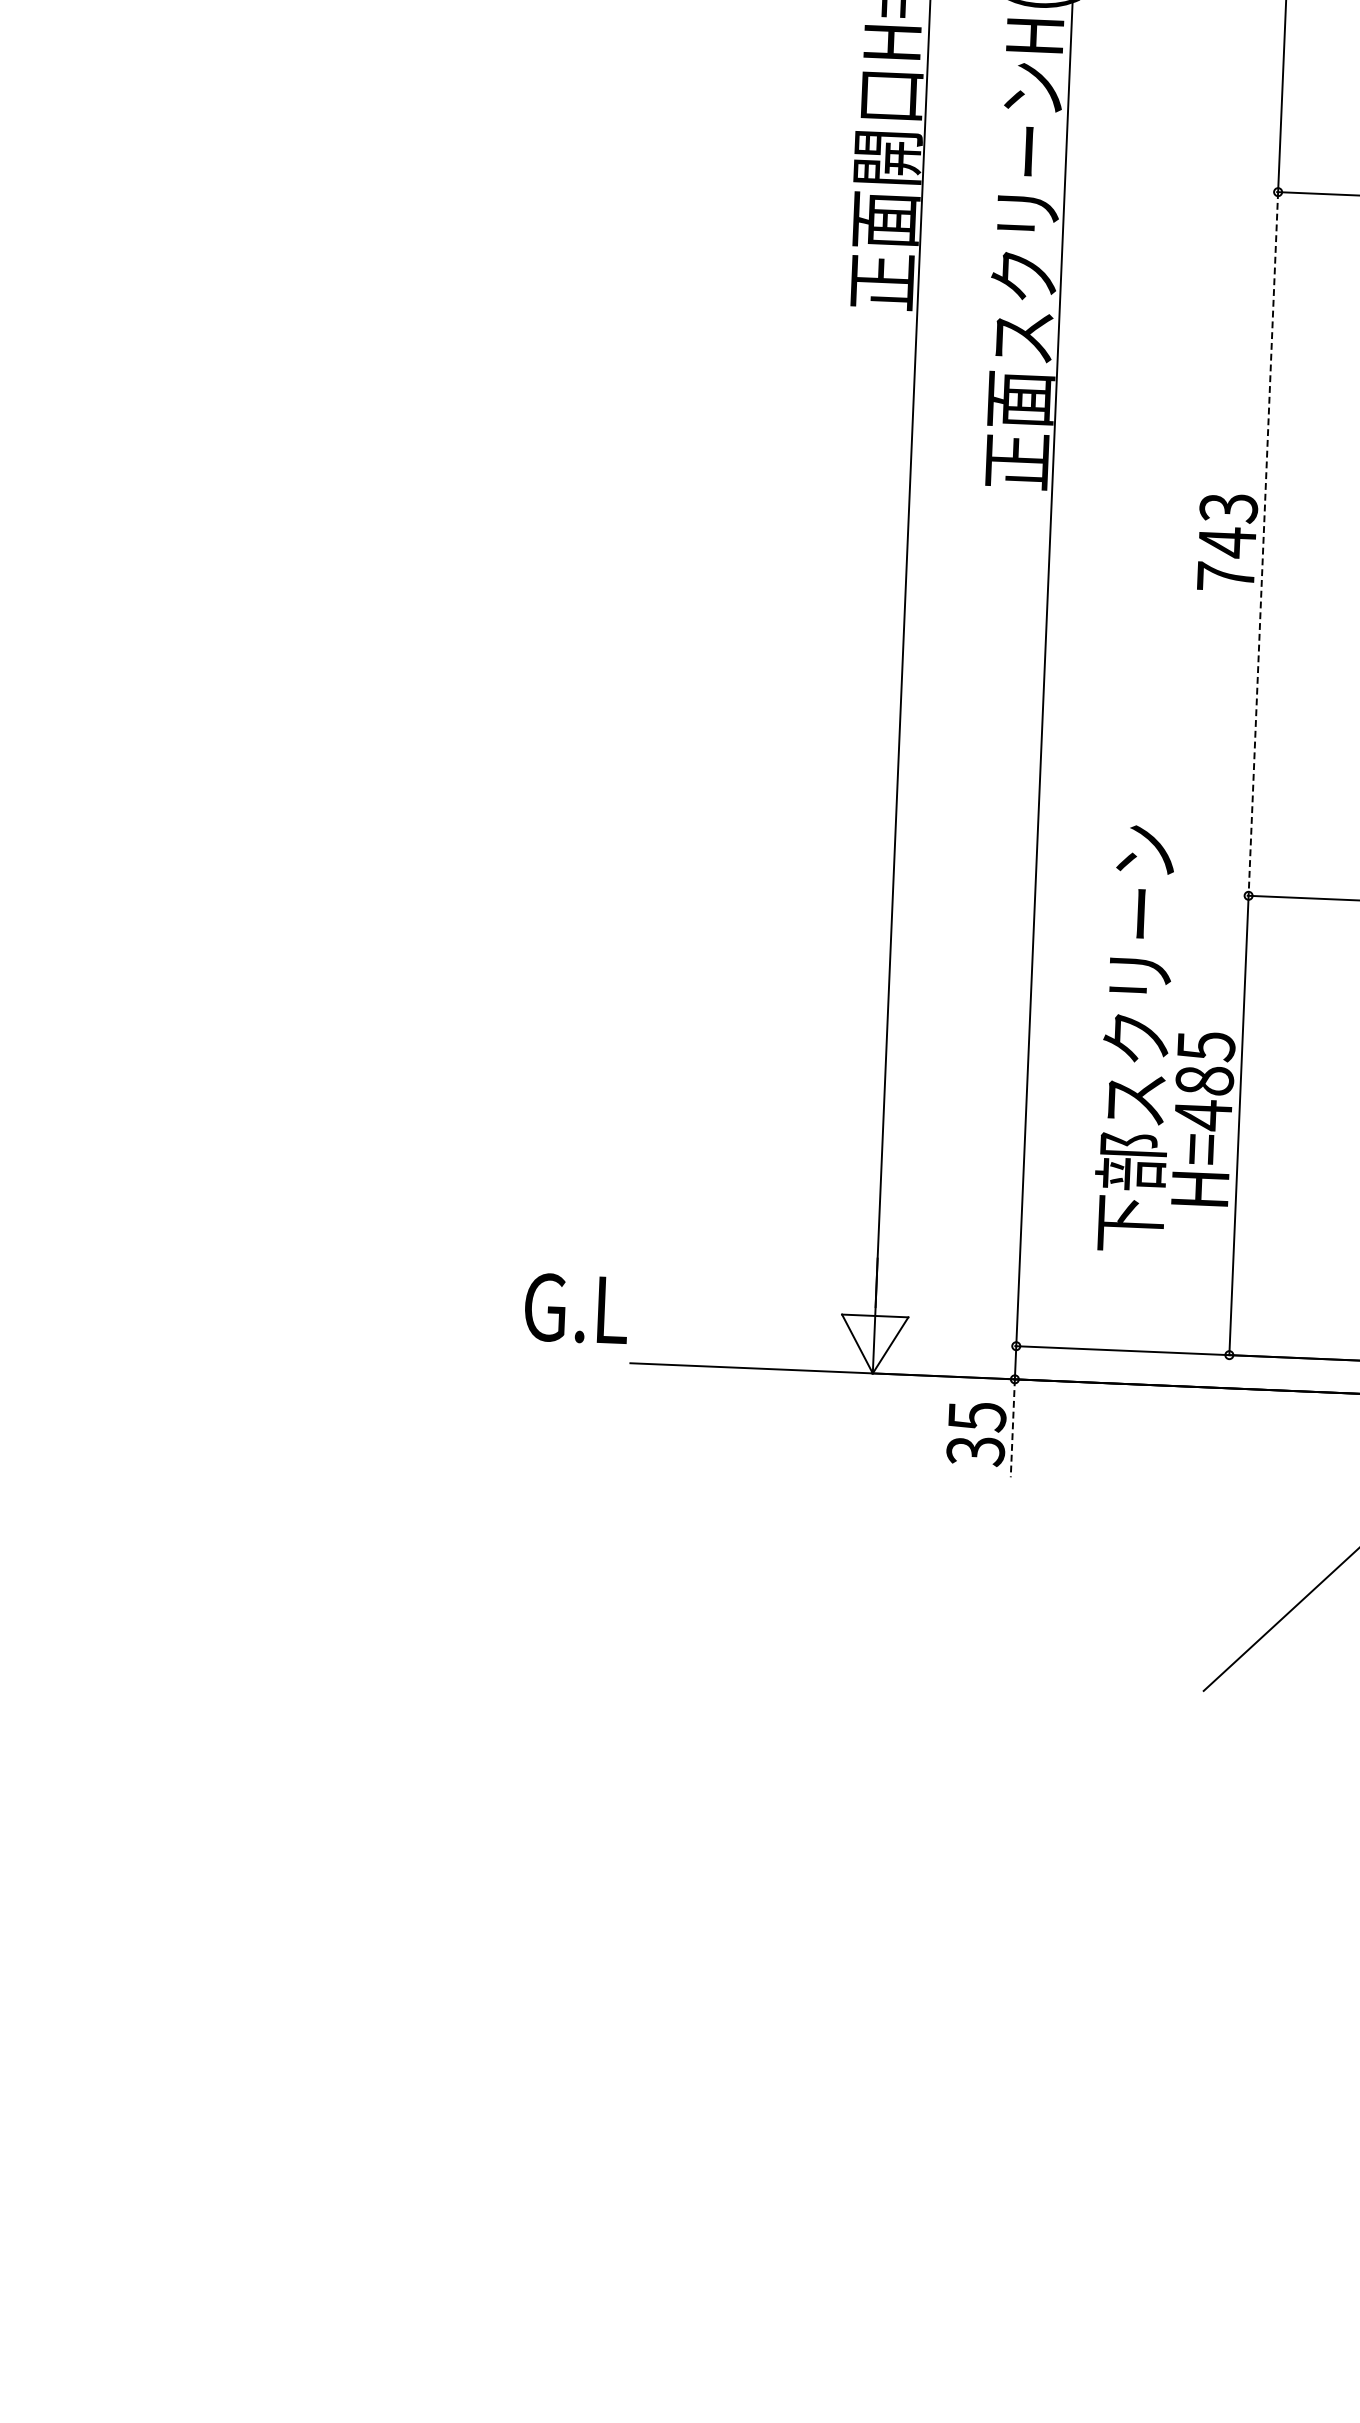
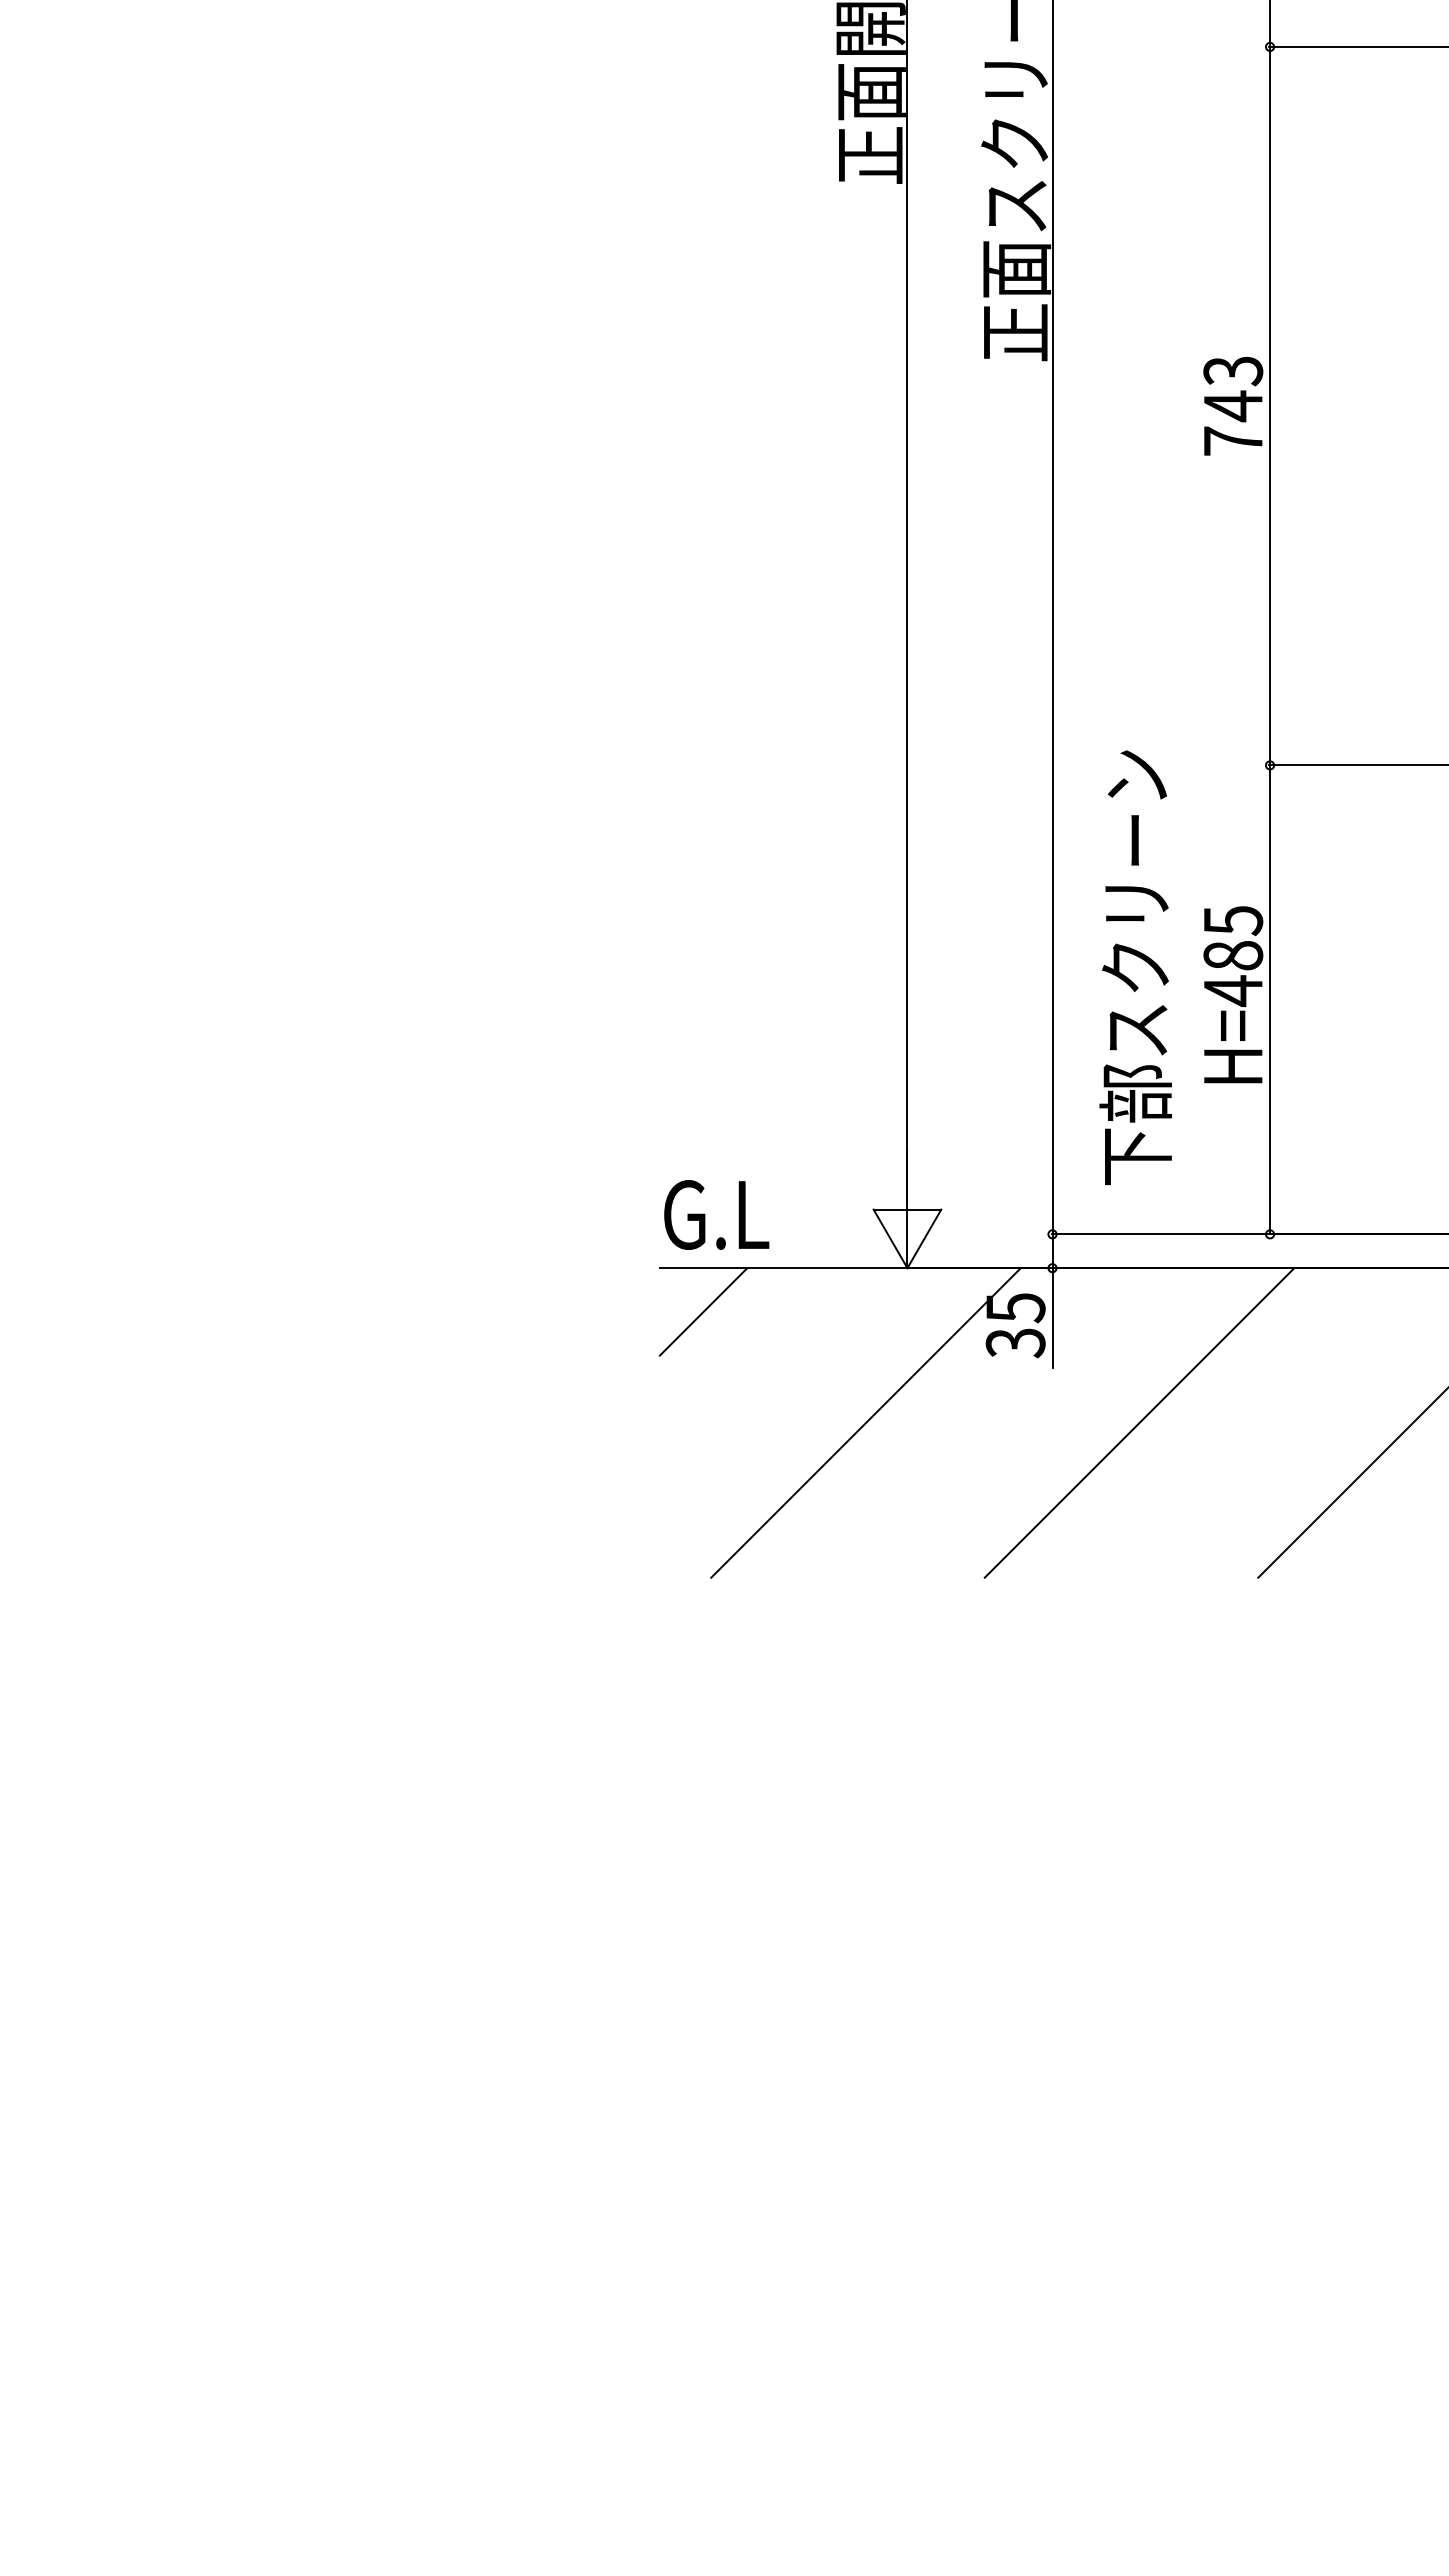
line: (1263, 544) -> (1270, 406), dashed -> solid
text: (1136, 1038) -> (1135, 967), moved
text: (576, 1308) -> (716, 1214), moved
line: (671, 1407) -> (703, 1311), added
line: (1012, 1428) -> (1052, 1318), dashed -> solid
line: (825, 1522) -> (865, 1422), added
line: (1093, 1534) -> (1139, 1422), added

